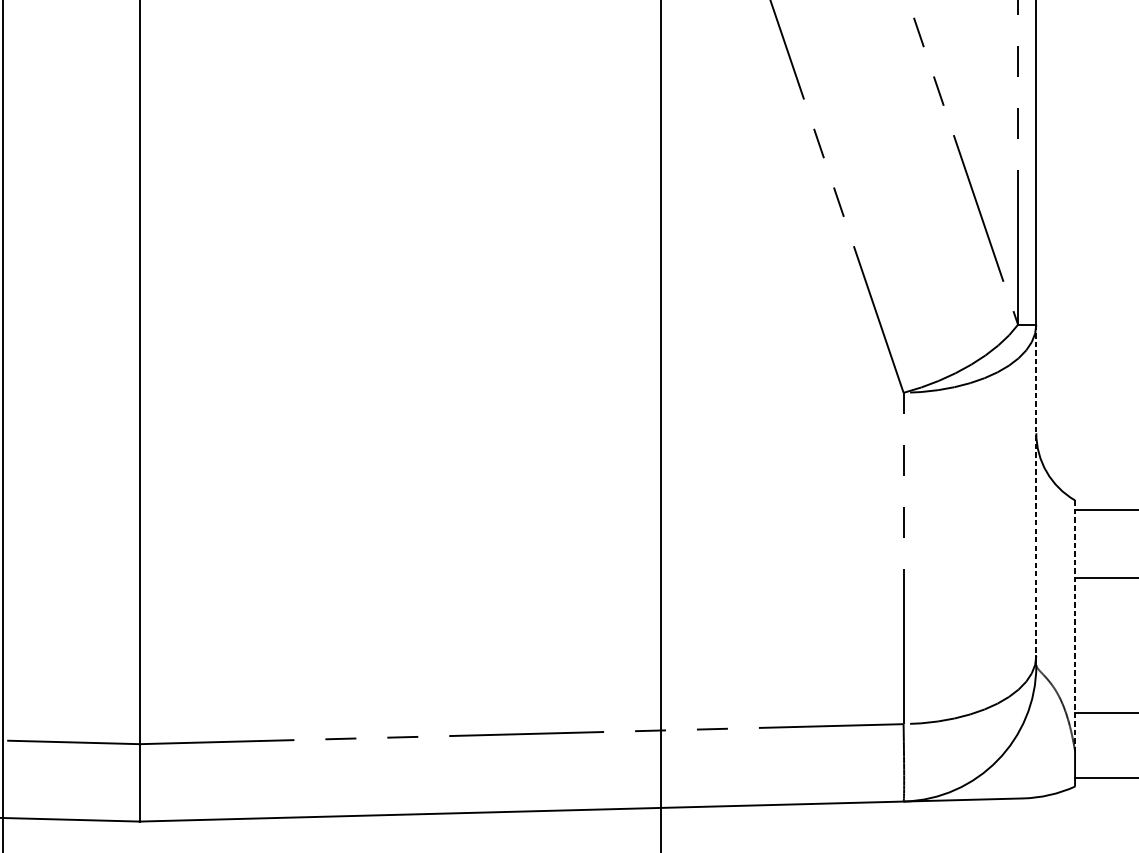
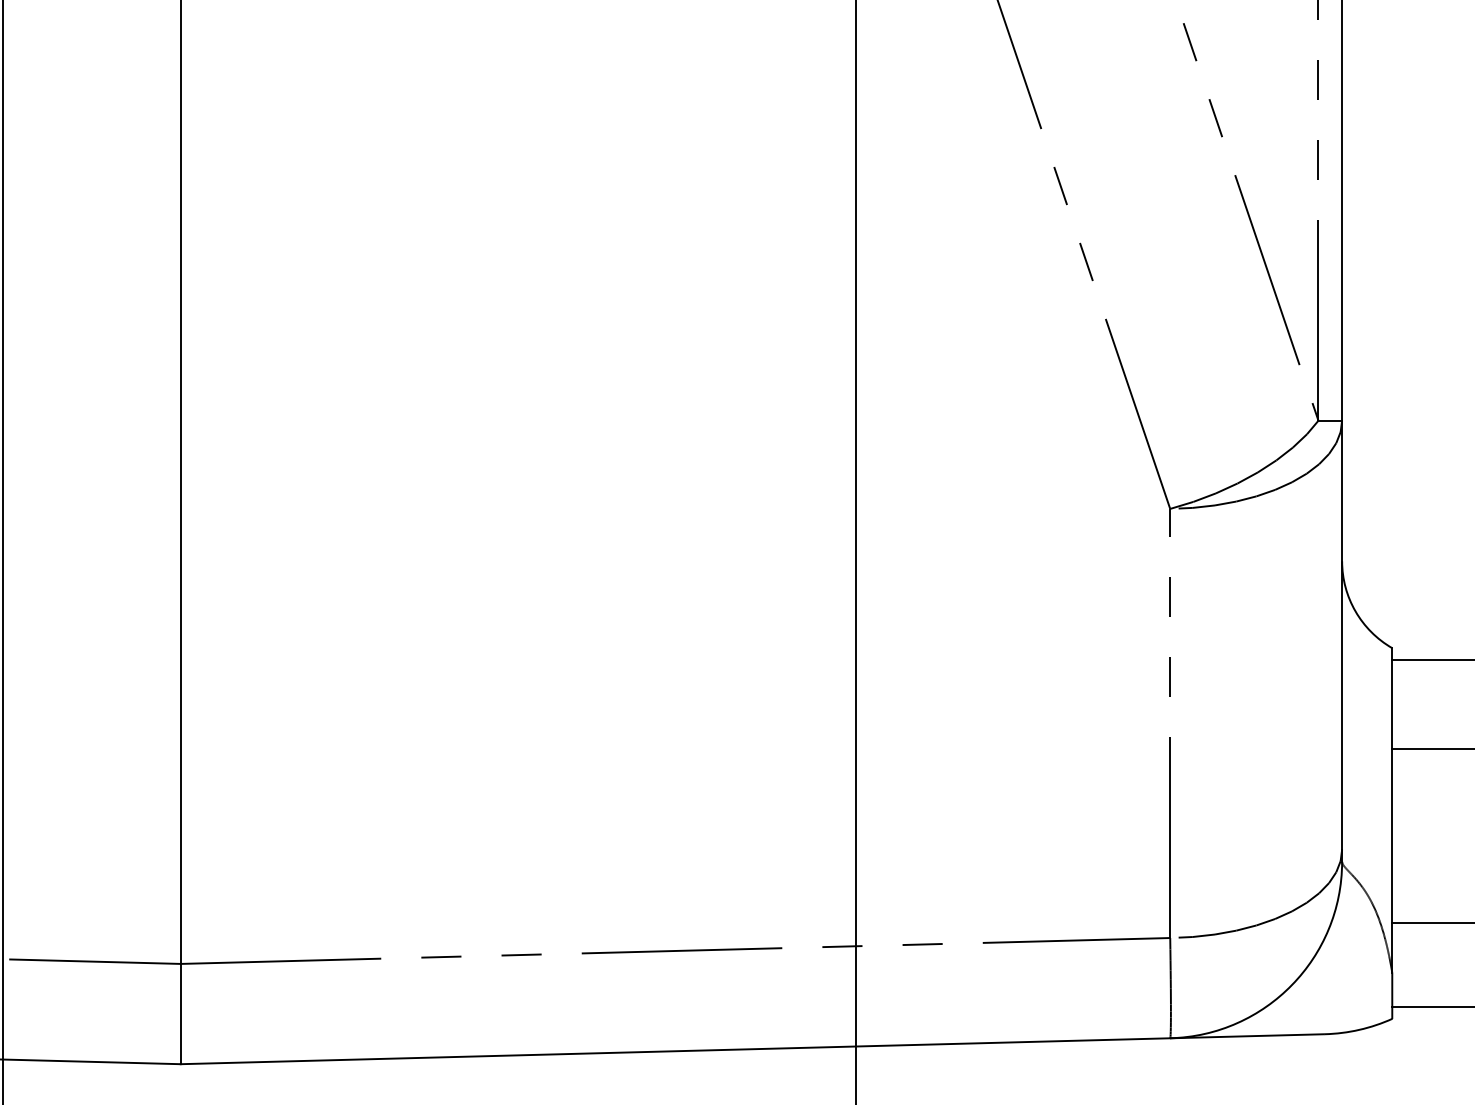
line: (1036, 490) -> (1342, 635), dashed -> solid
line: (1075, 625) -> (1392, 810), dashed -> solid

